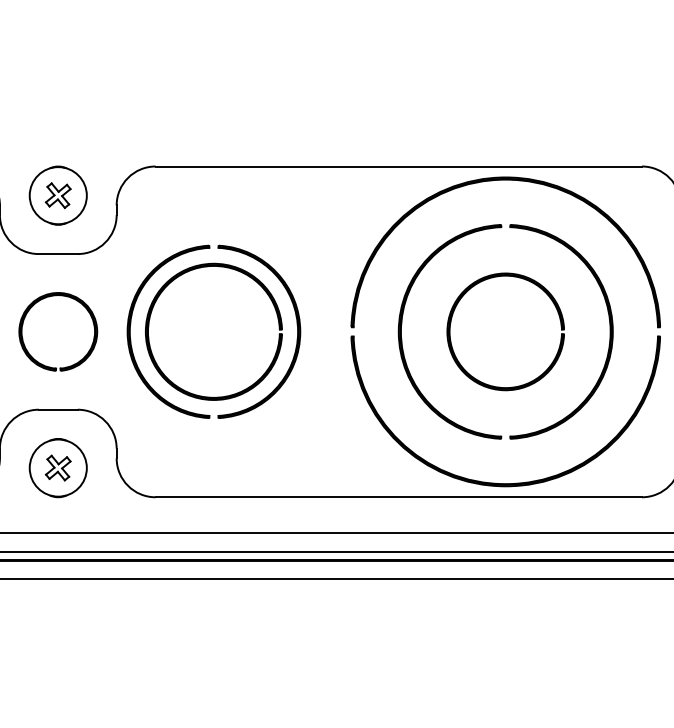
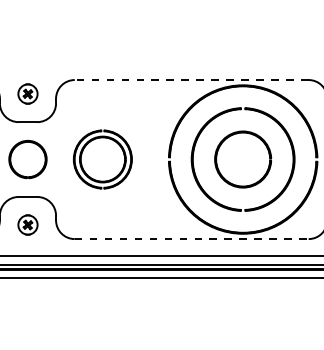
line: (398, 167) -> (191, 80), solid -> dashed
part: (57, 194) -> (27, 93), size x0.7
part: (213, 331) -> (102, 159), size x0.7
part: (57, 466) -> (27, 224), size x0.7
line: (398, 498) -> (191, 239), solid -> dashed

